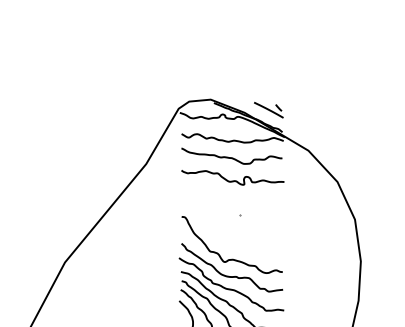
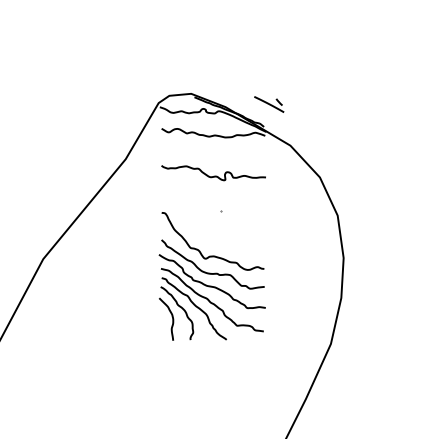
part: (269, 110) -> (269, 104), moved
curve: (231, 157) -> (212, 152), removed

